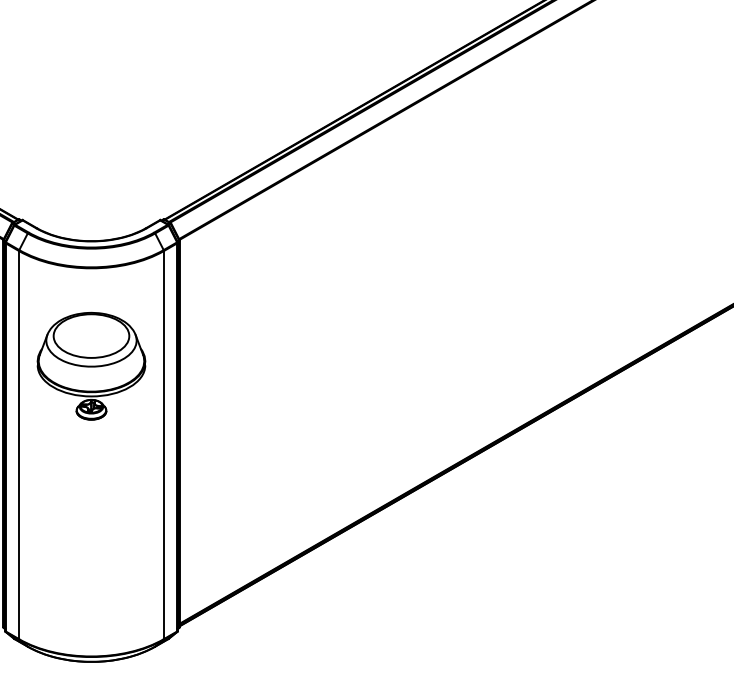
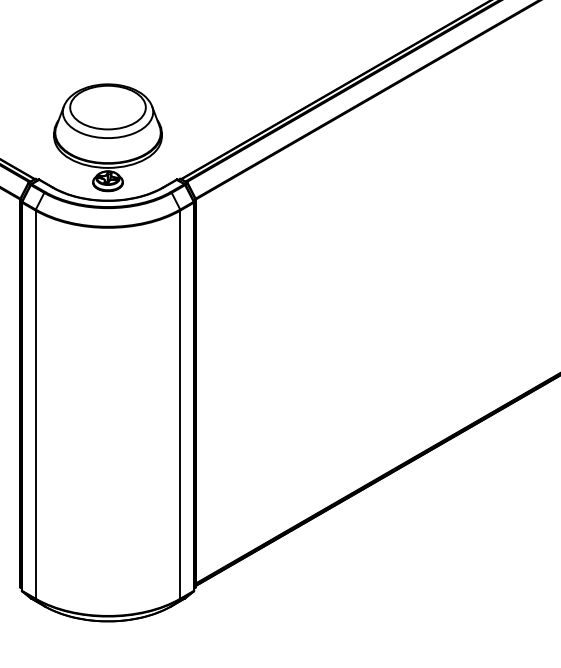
part: (91, 365) -> (108, 136), moved

